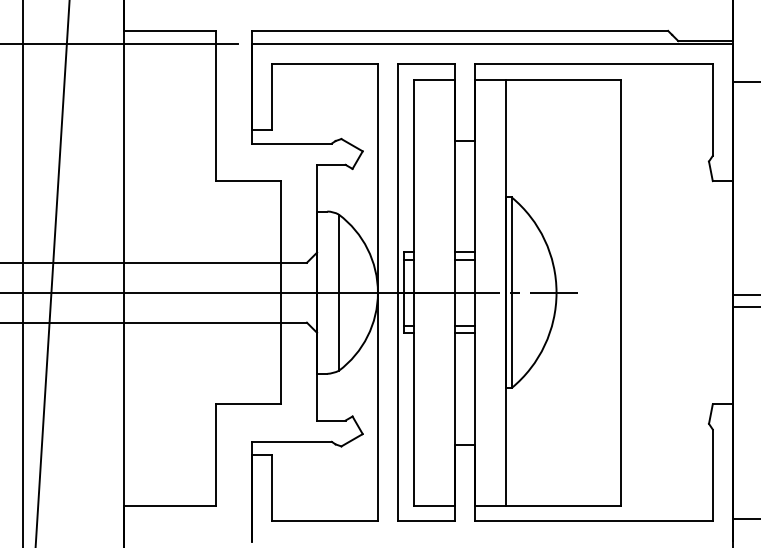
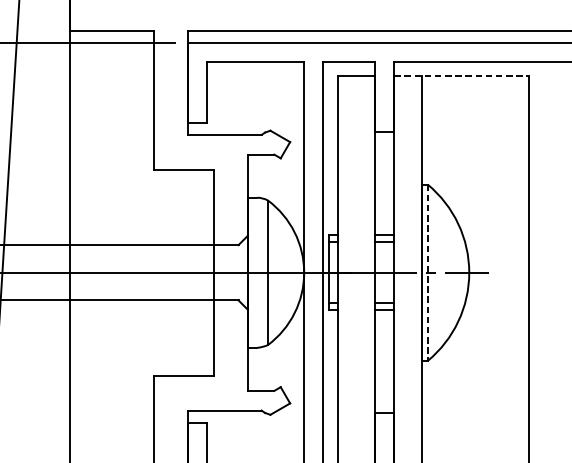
line: (548, 79) -> (461, 75), solid -> dashed
line: (511, 293) -> (427, 273), solid -> dashed

